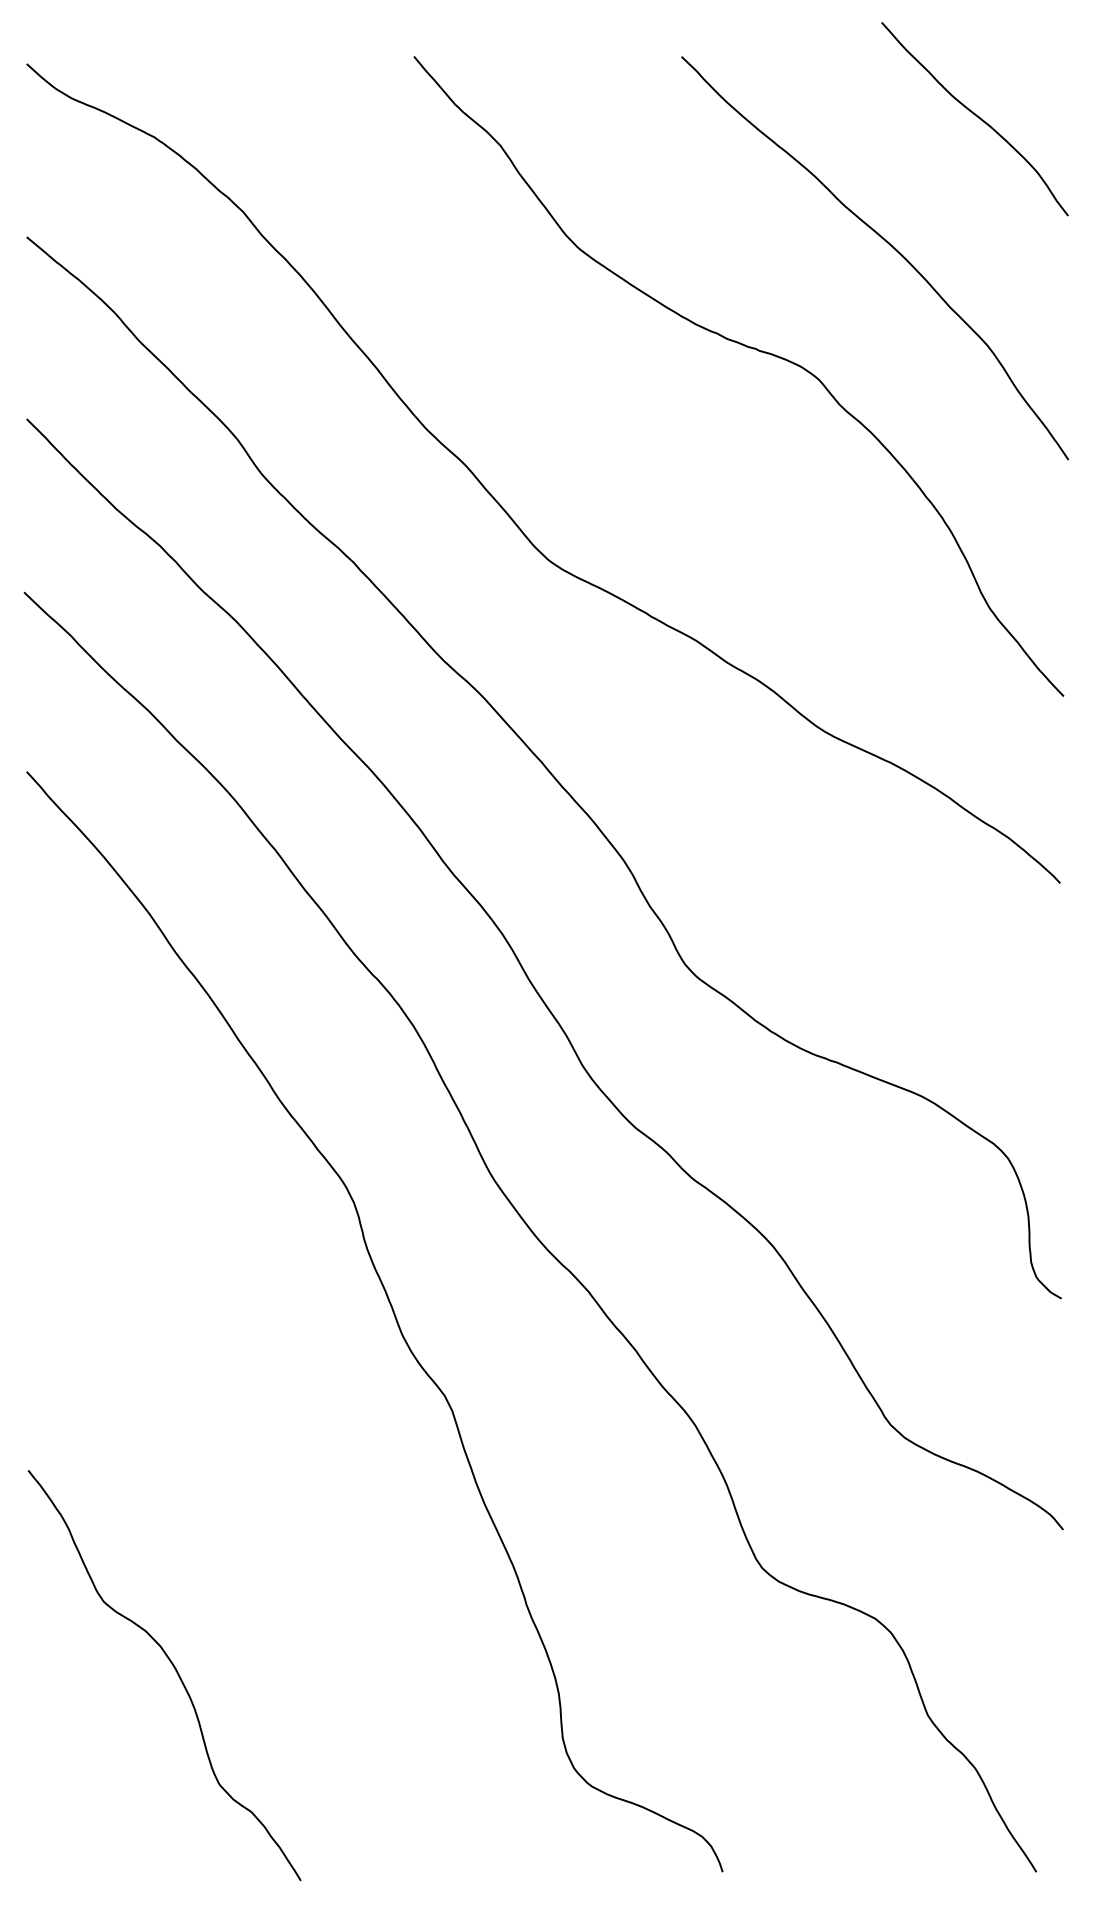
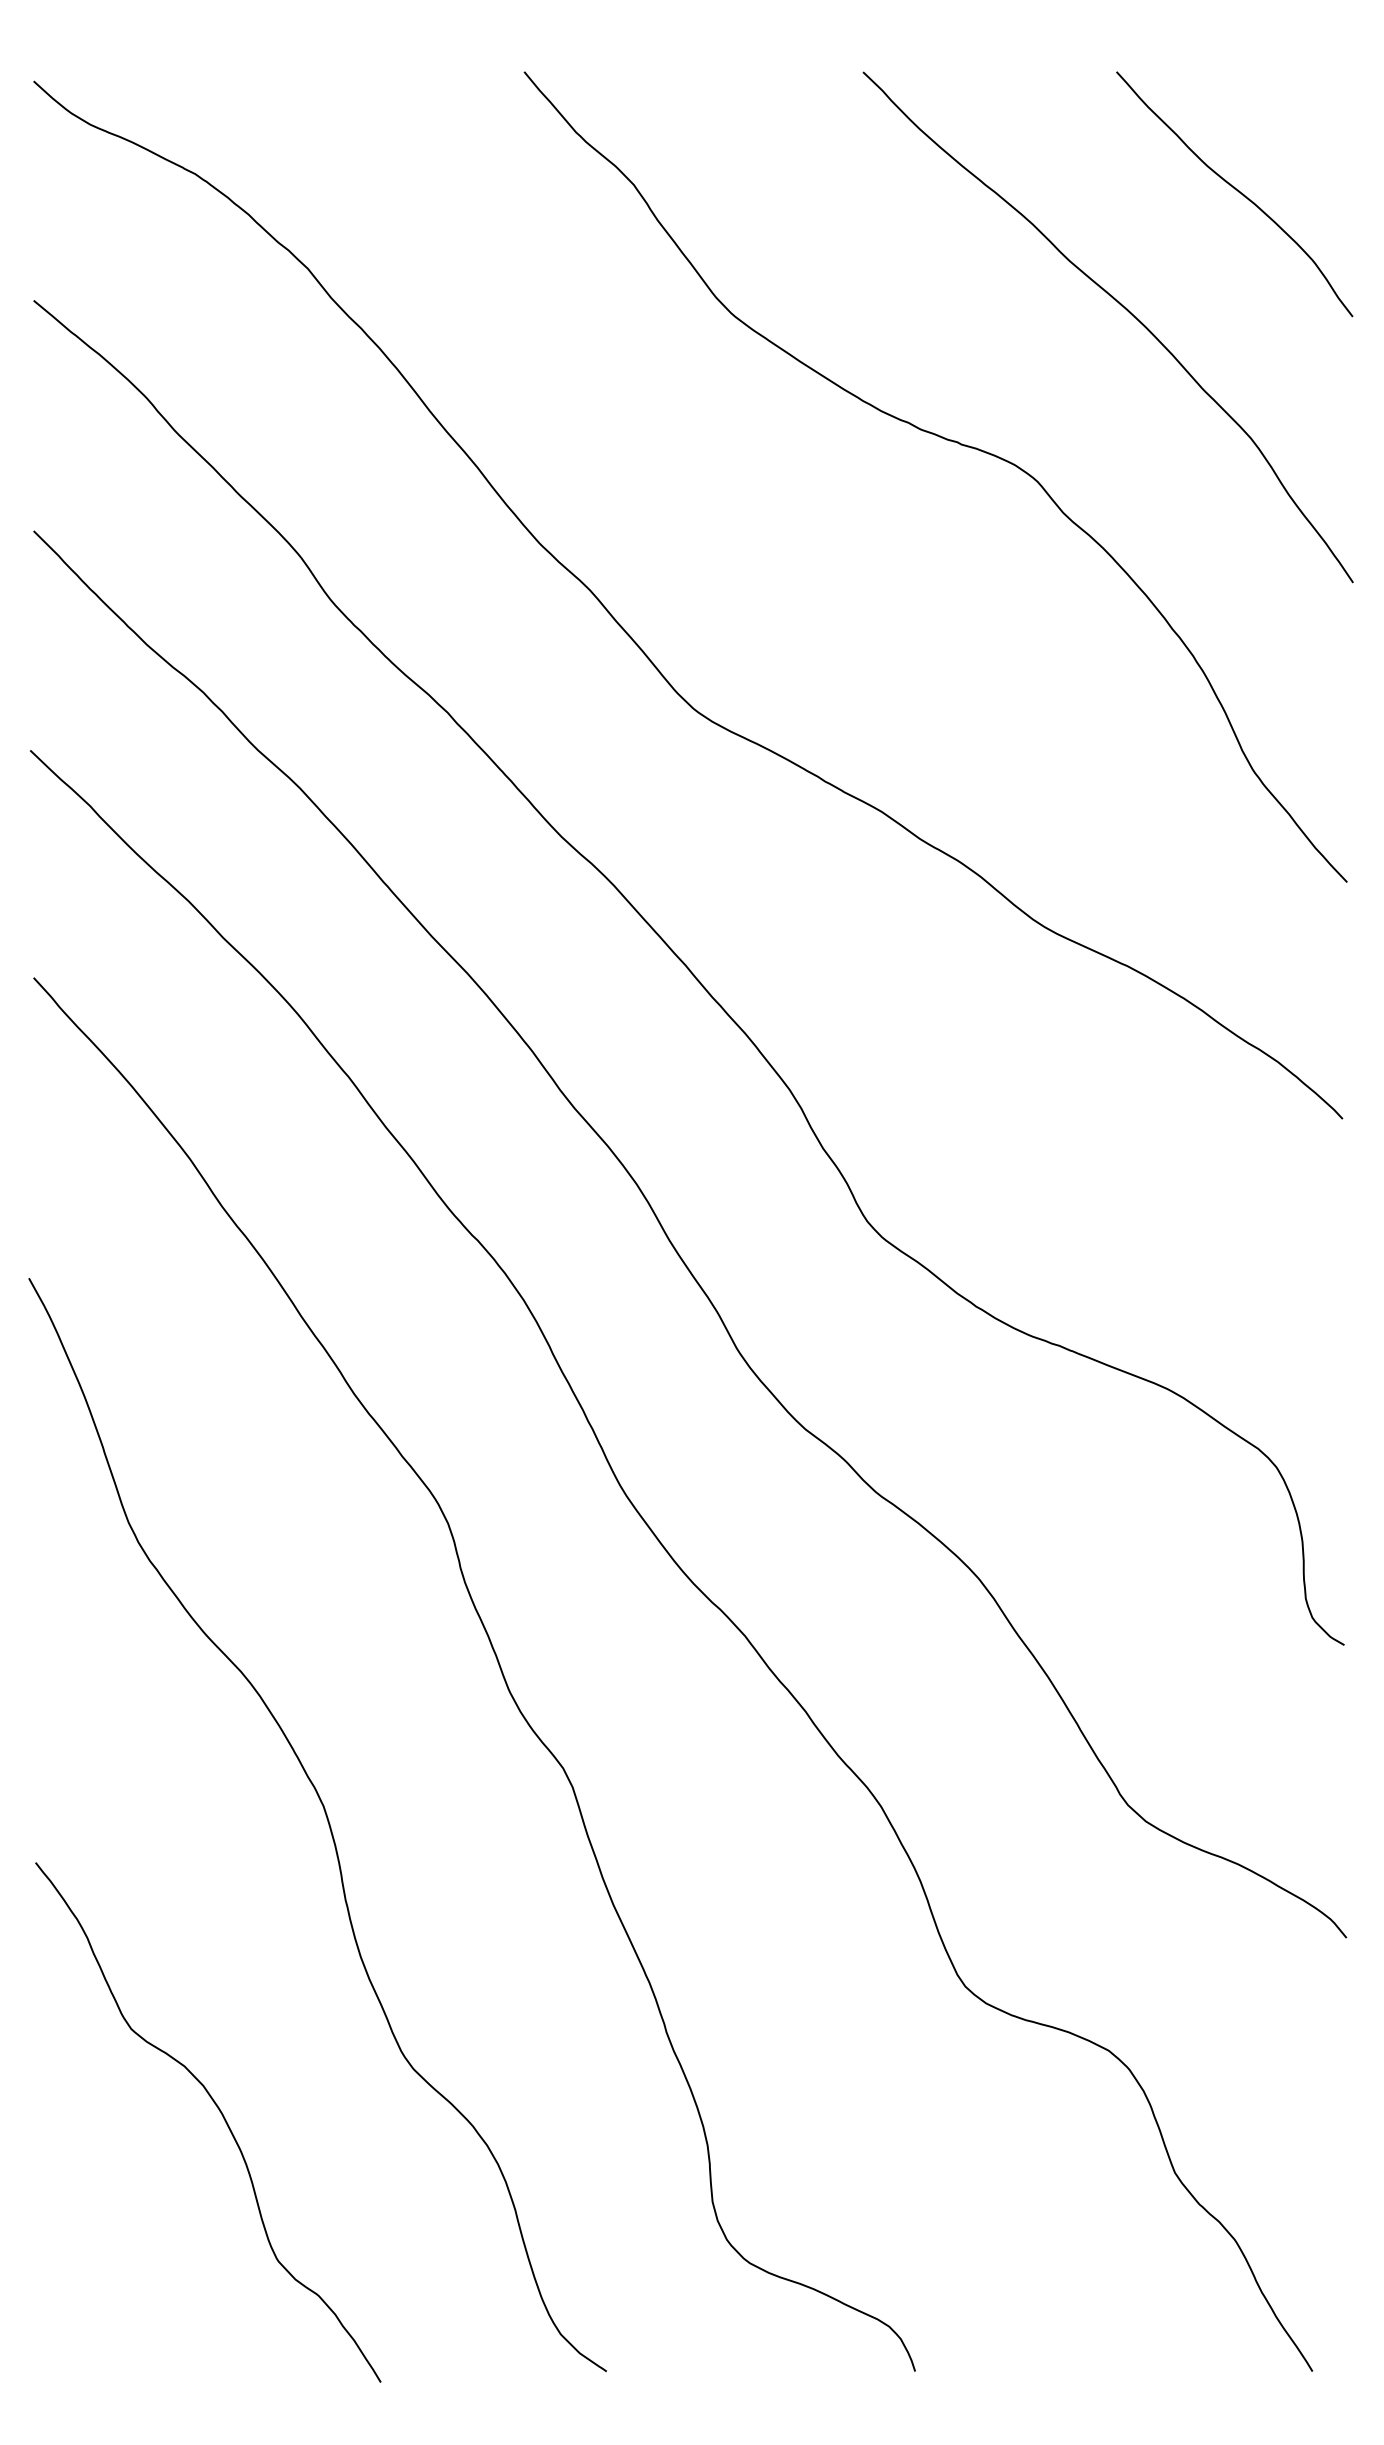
curve: (976, 116) -> (1236, 190), moved
curve: (258, 1438) -> (327, 1822), added

